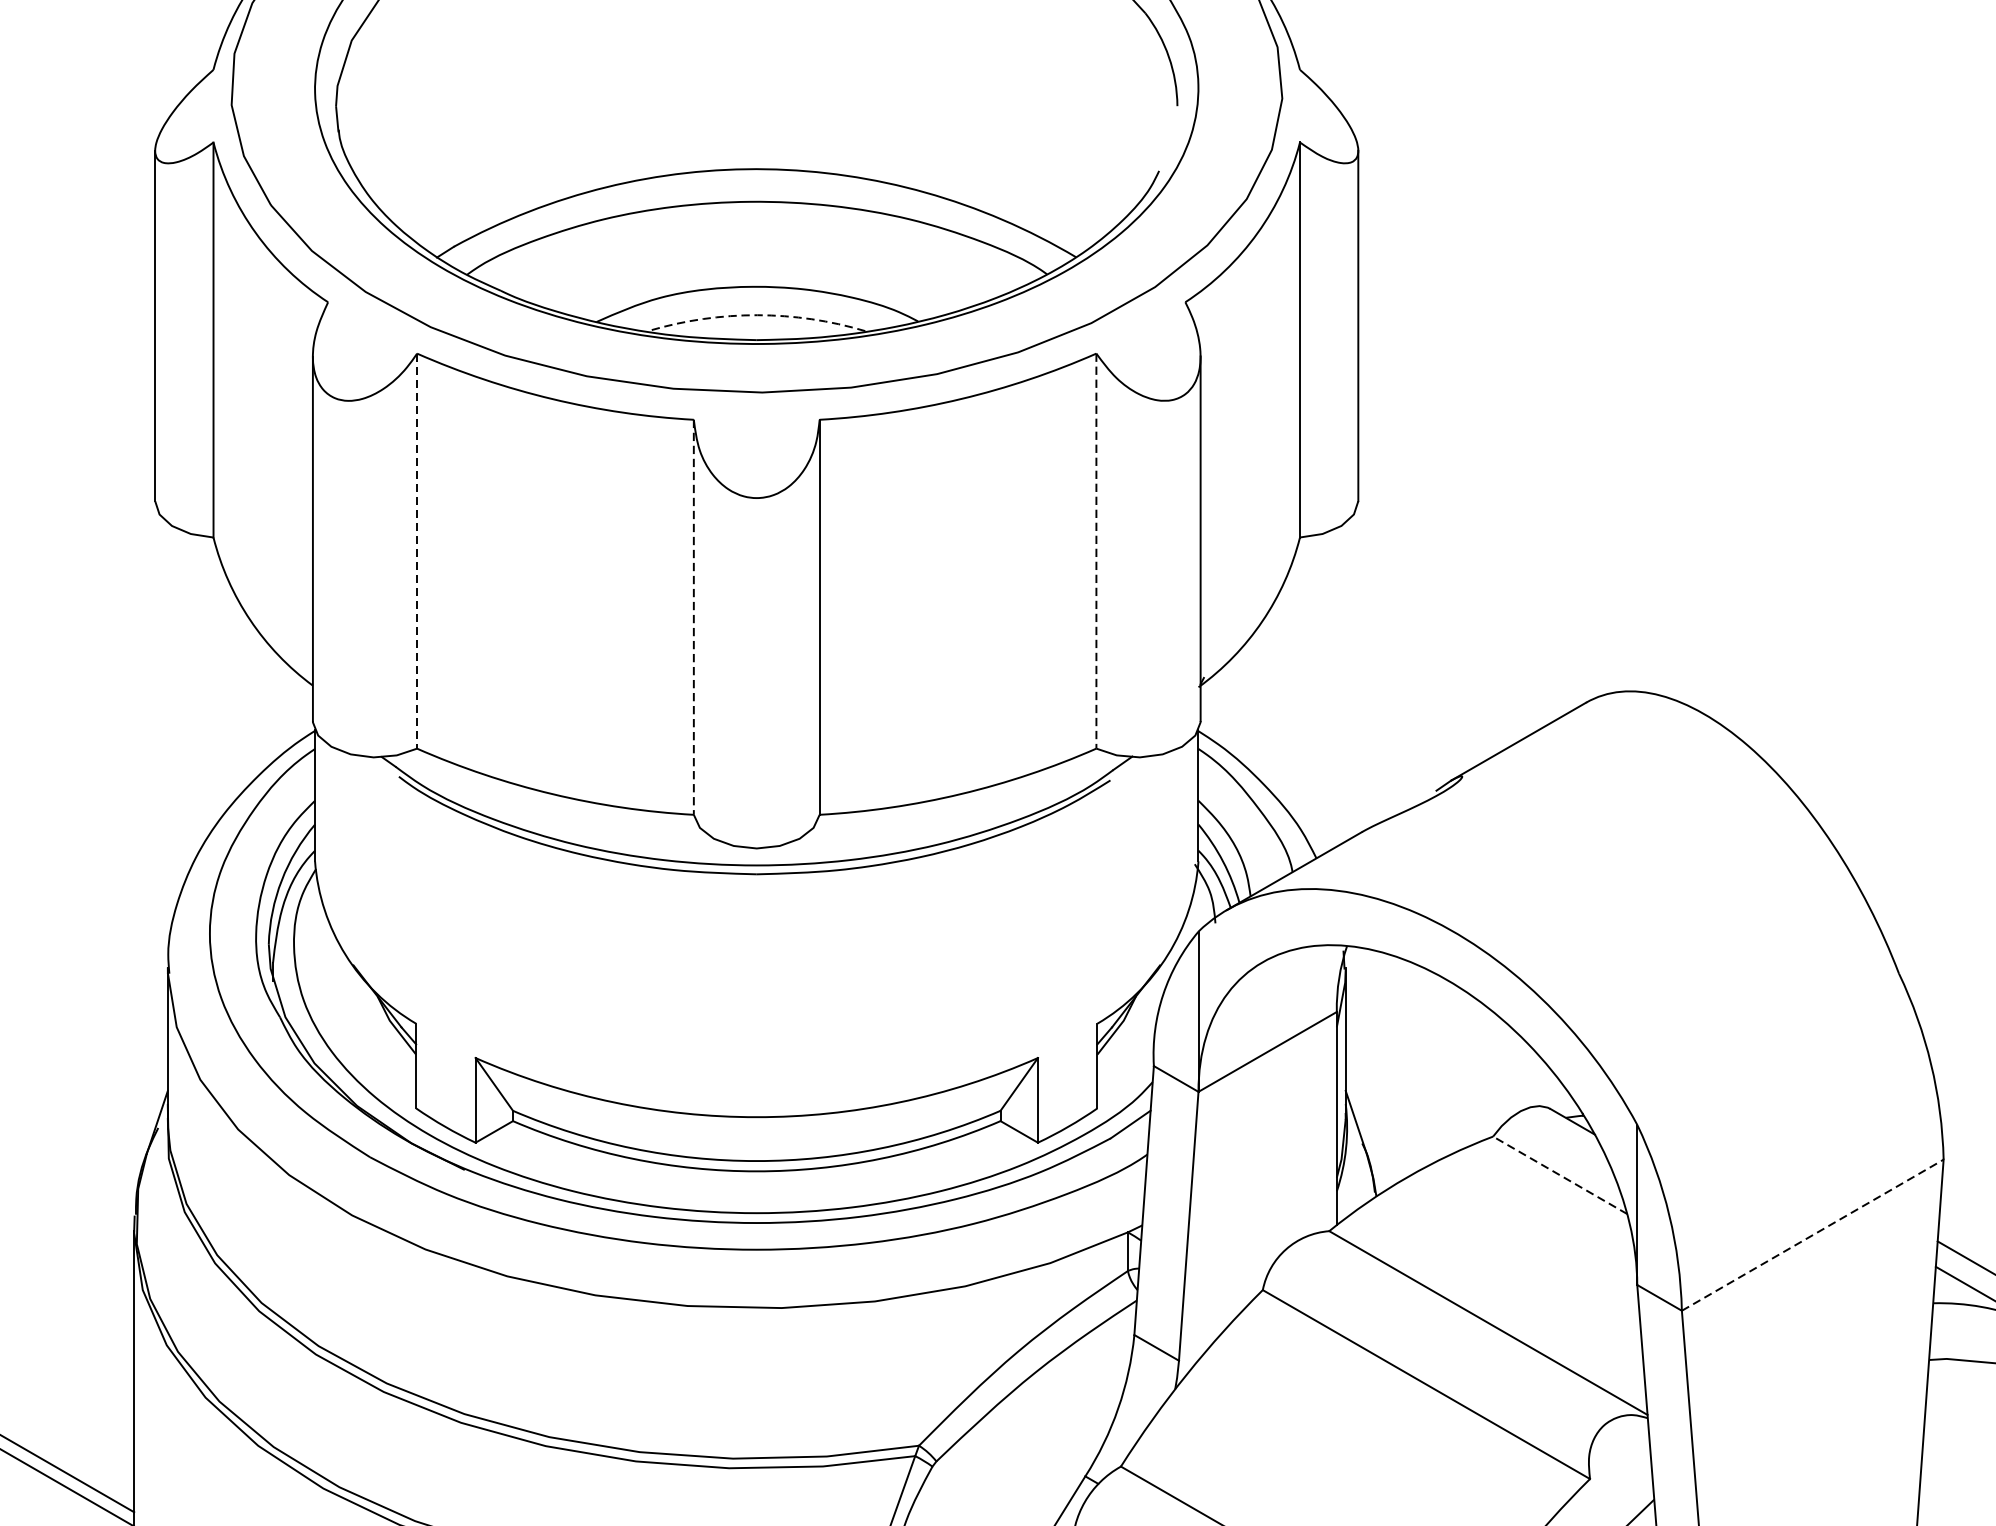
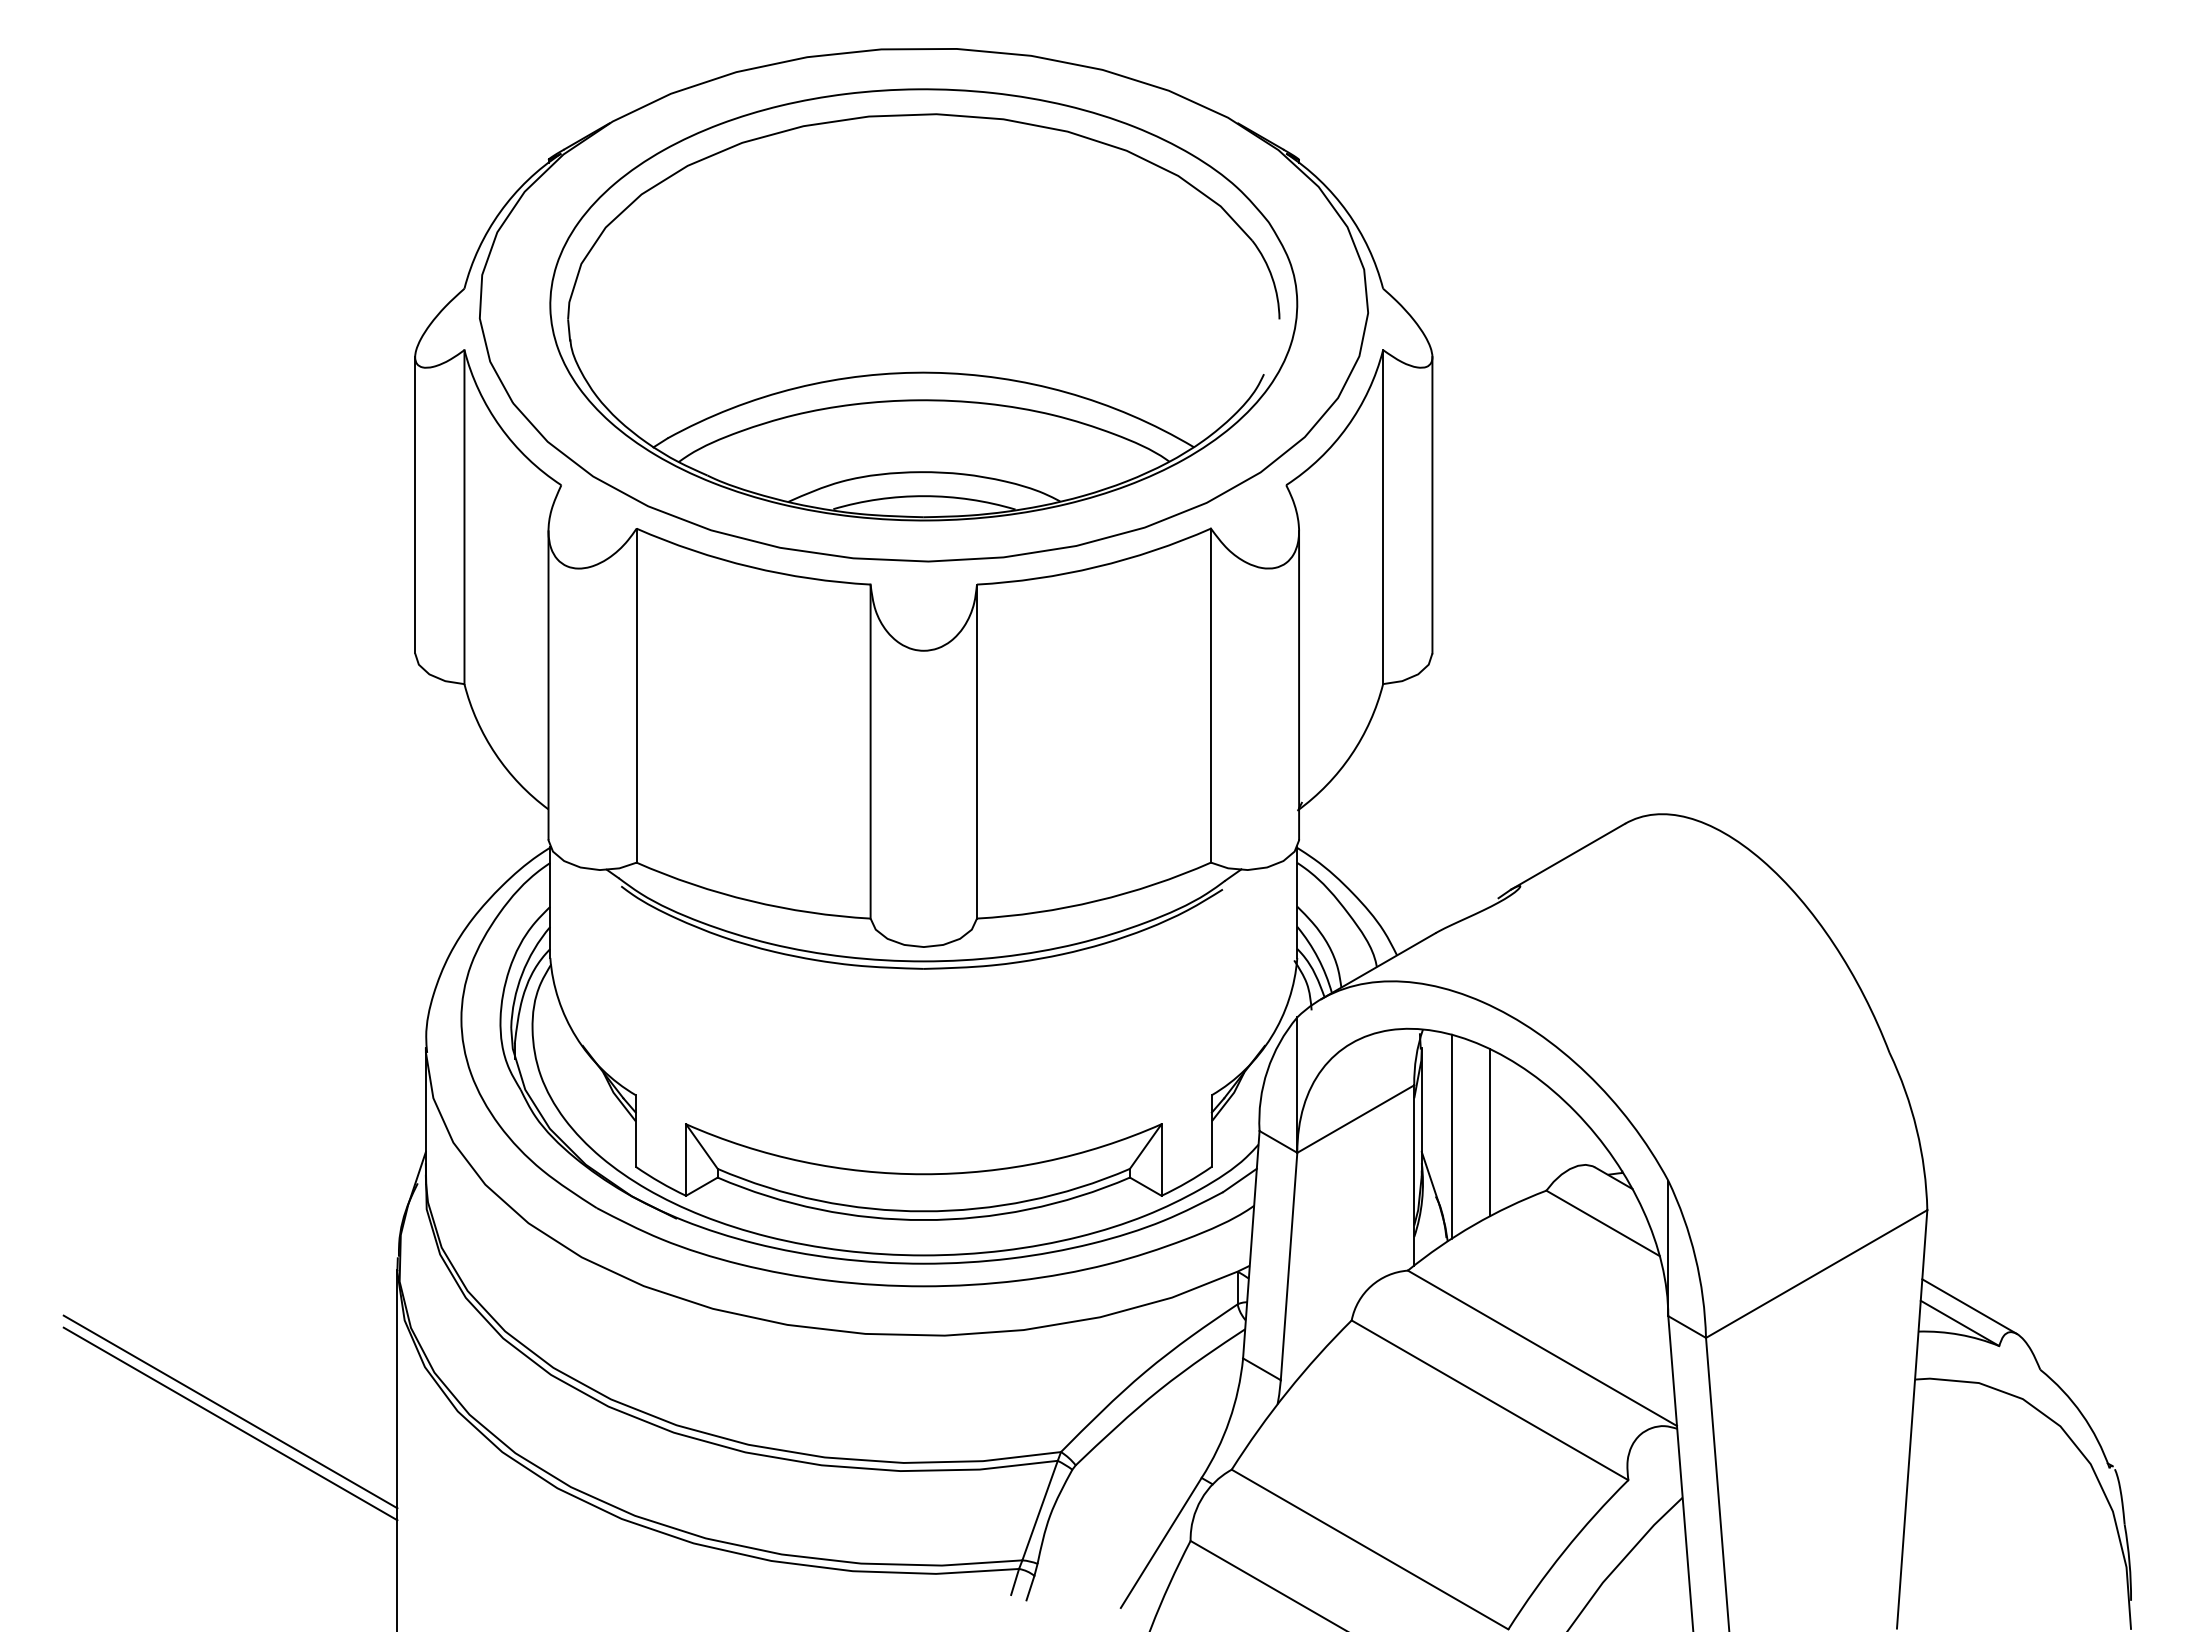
arc: (757, 315) -> (924, 496), dashed -> solid
line: (416, 552) -> (636, 696), dashed -> solid
line: (1095, 552) -> (1210, 696), dashed -> solid
line: (693, 618) -> (870, 752), dashed -> solid
line: (1425, 1067) -> (1489, 1132), added
line: (1380, 1072) -> (1451, 1136), added
line: (1559, 1175) -> (1602, 1223), dashed -> solid
line: (1812, 1235) -> (1816, 1274), dashed -> solid

